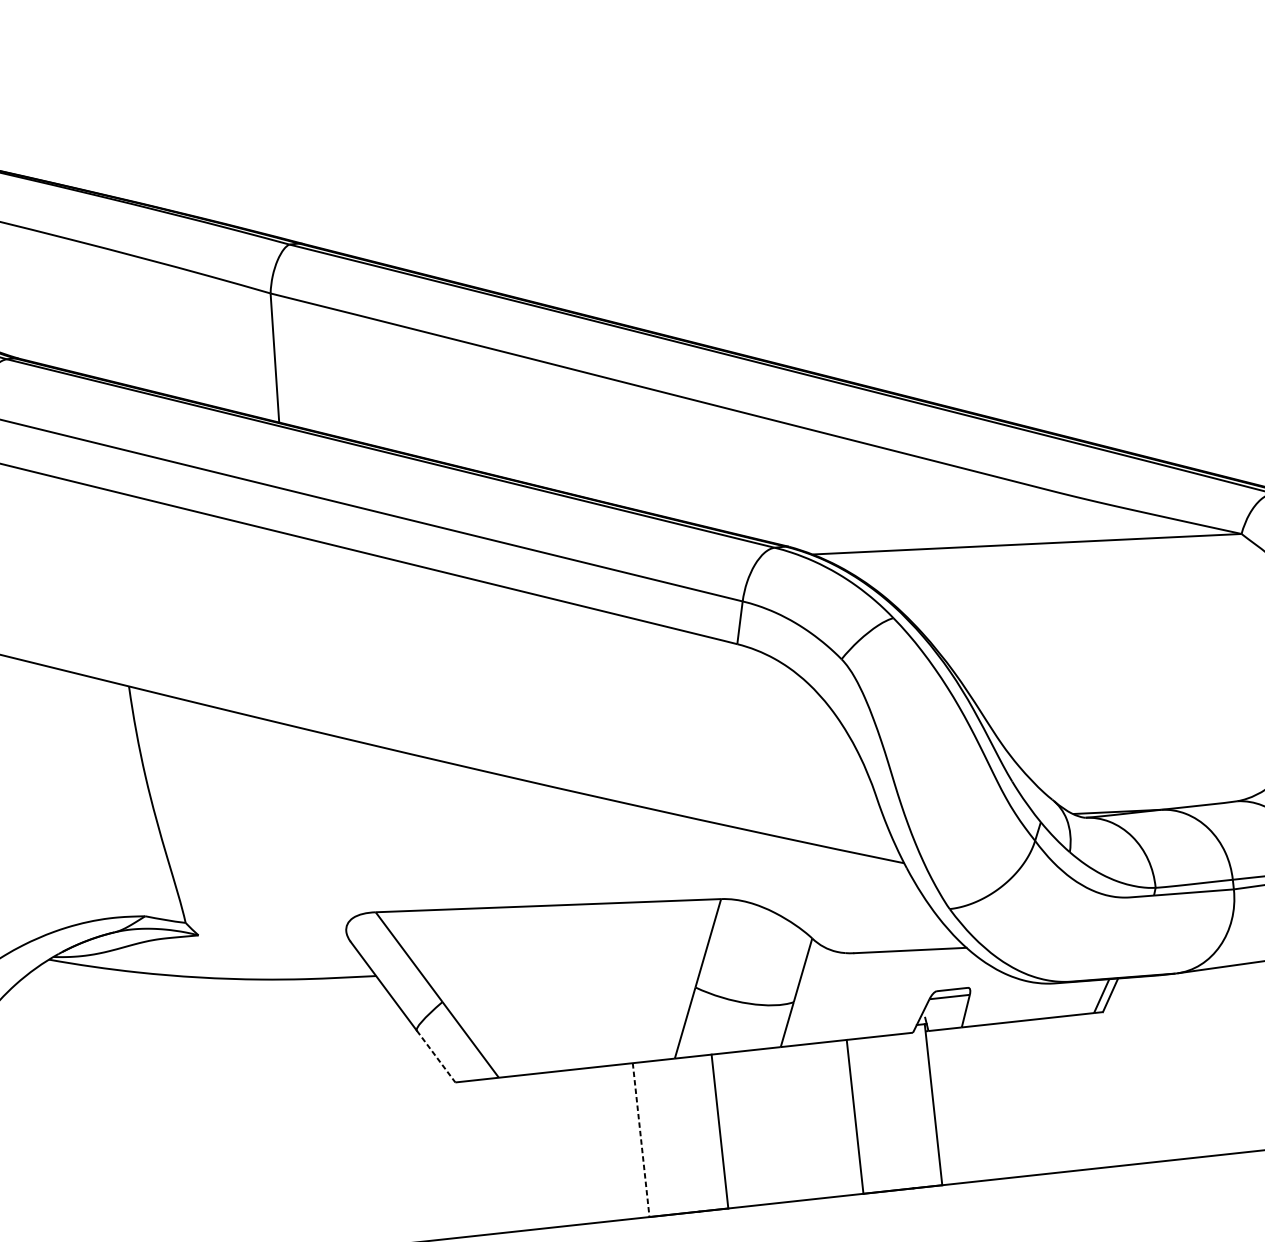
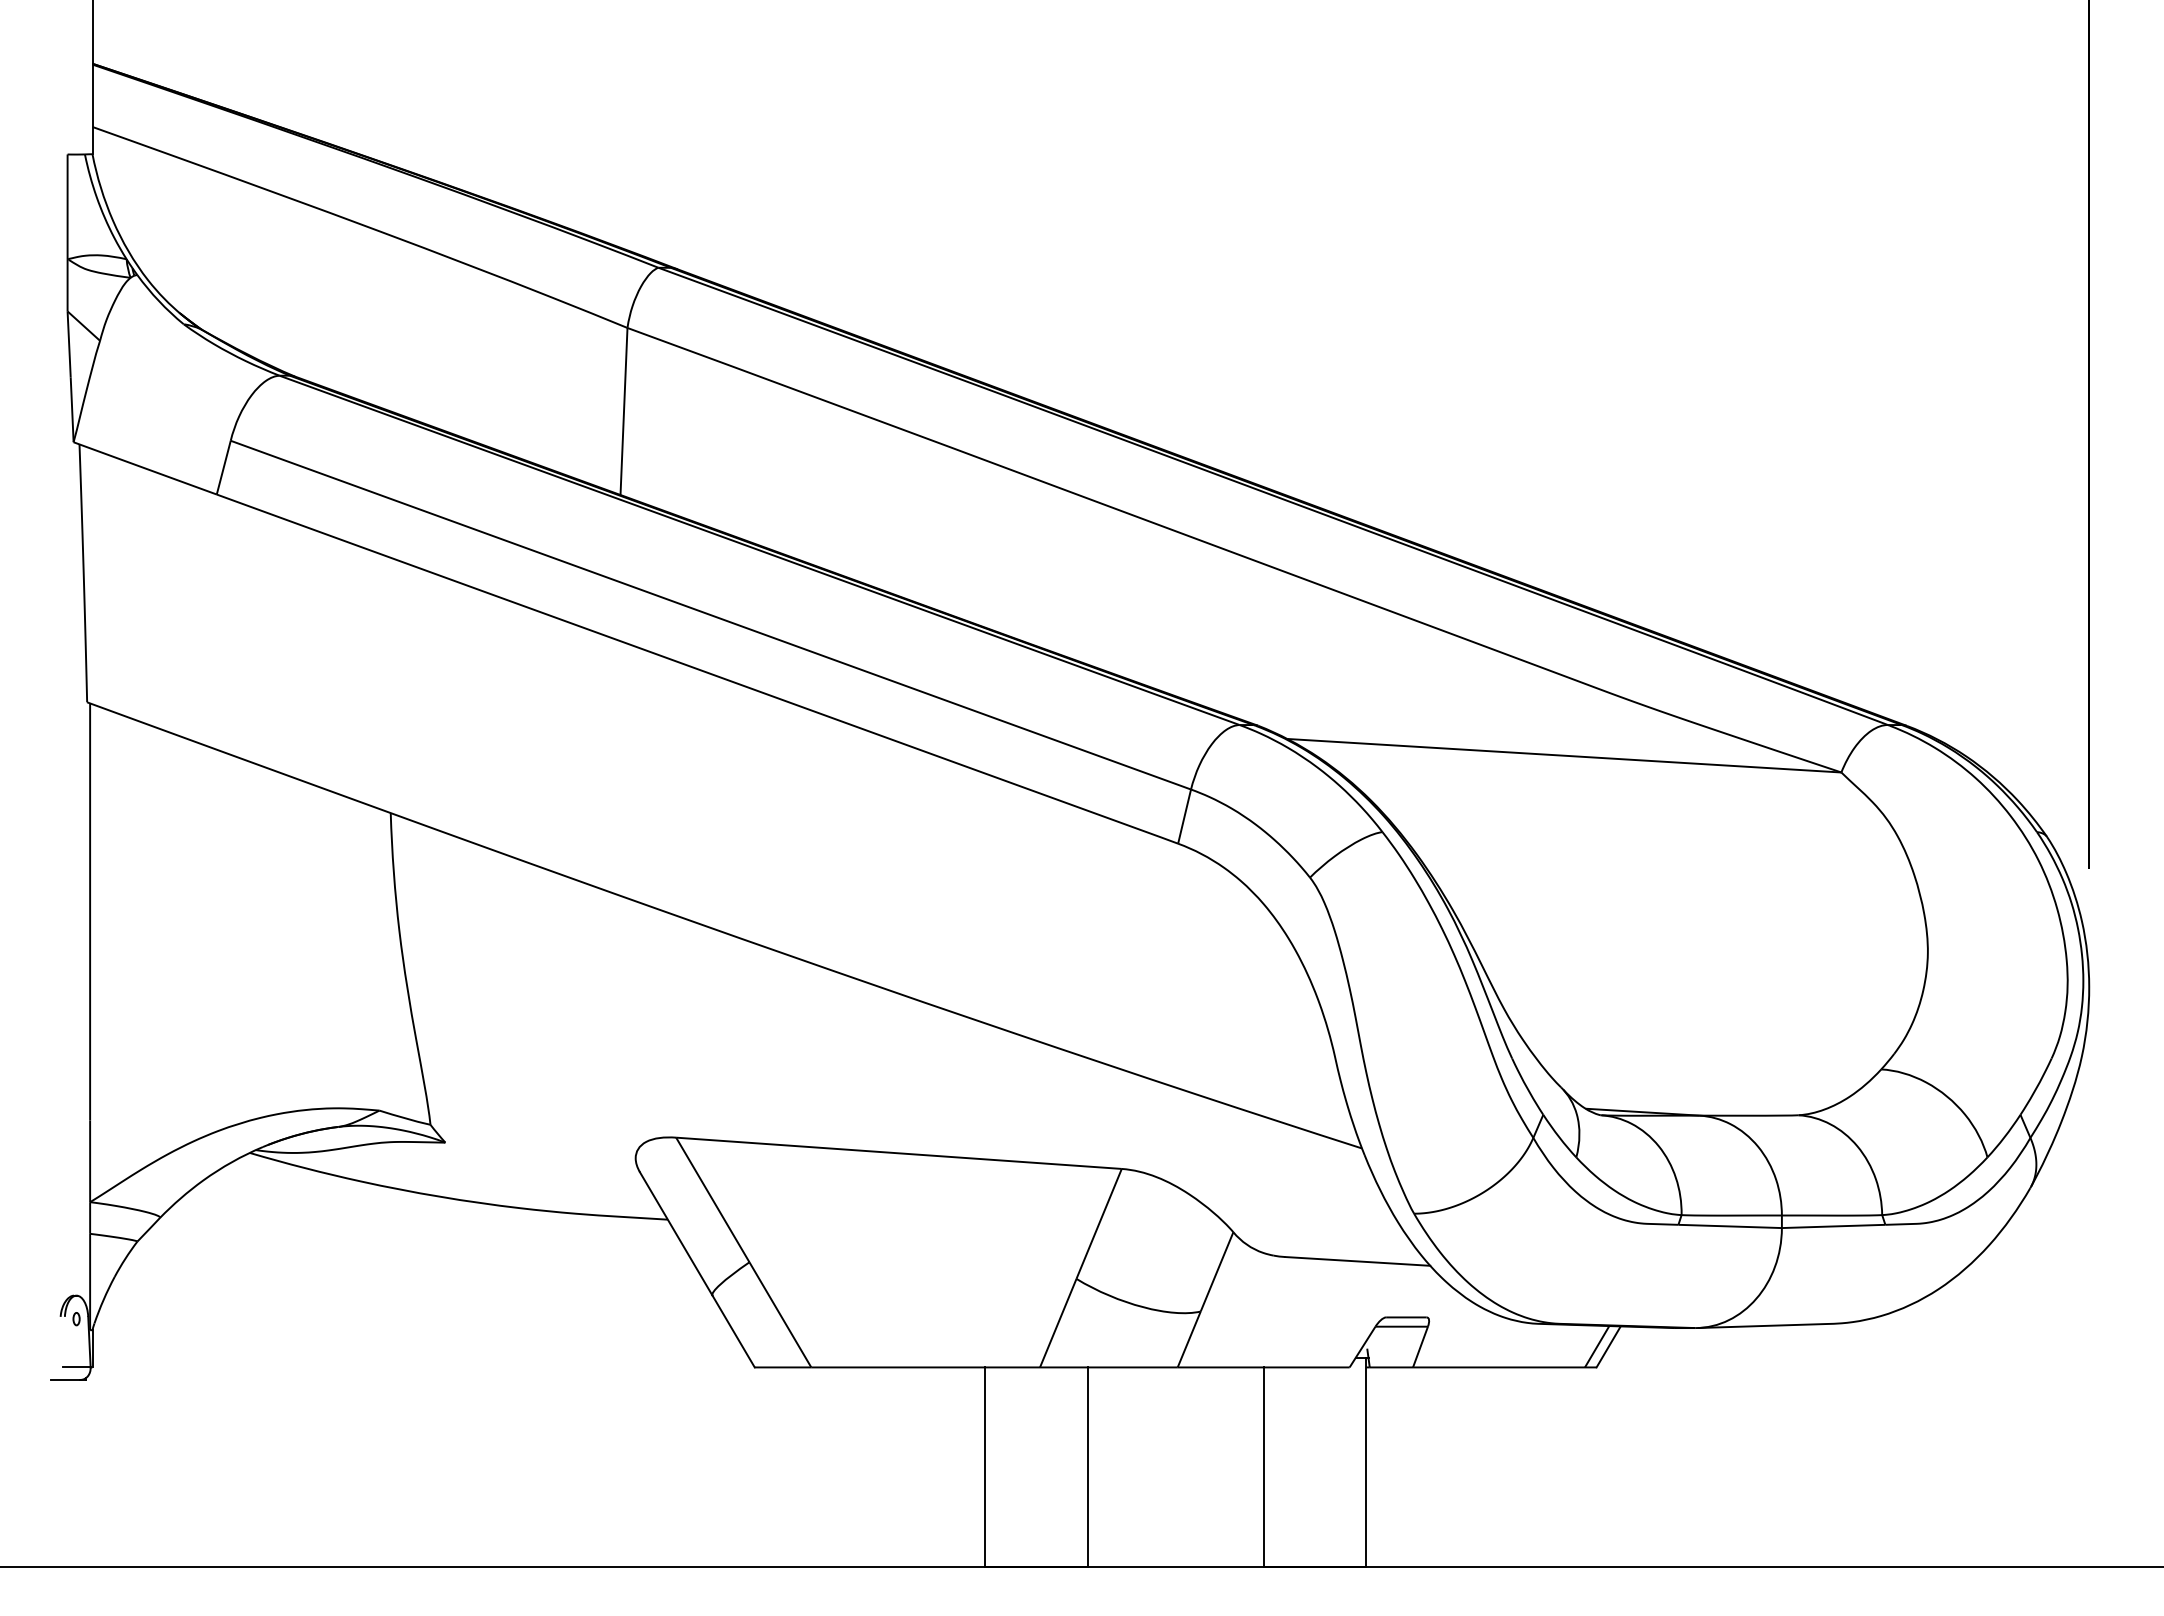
line: (436, 1056) -> (733, 1331), dashed -> solid
line: (641, 1140) -> (985, 1467), dashed -> solid

